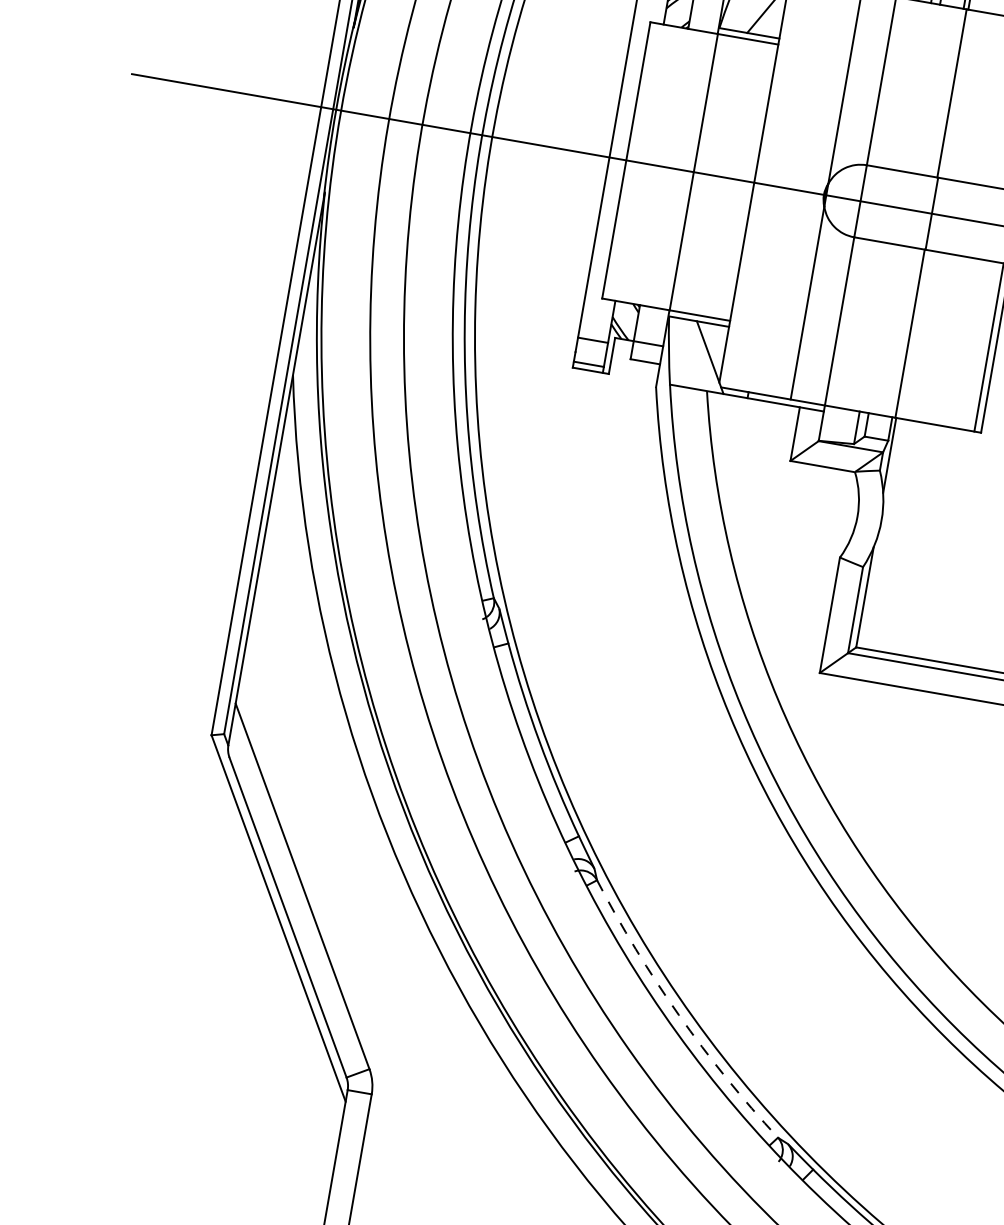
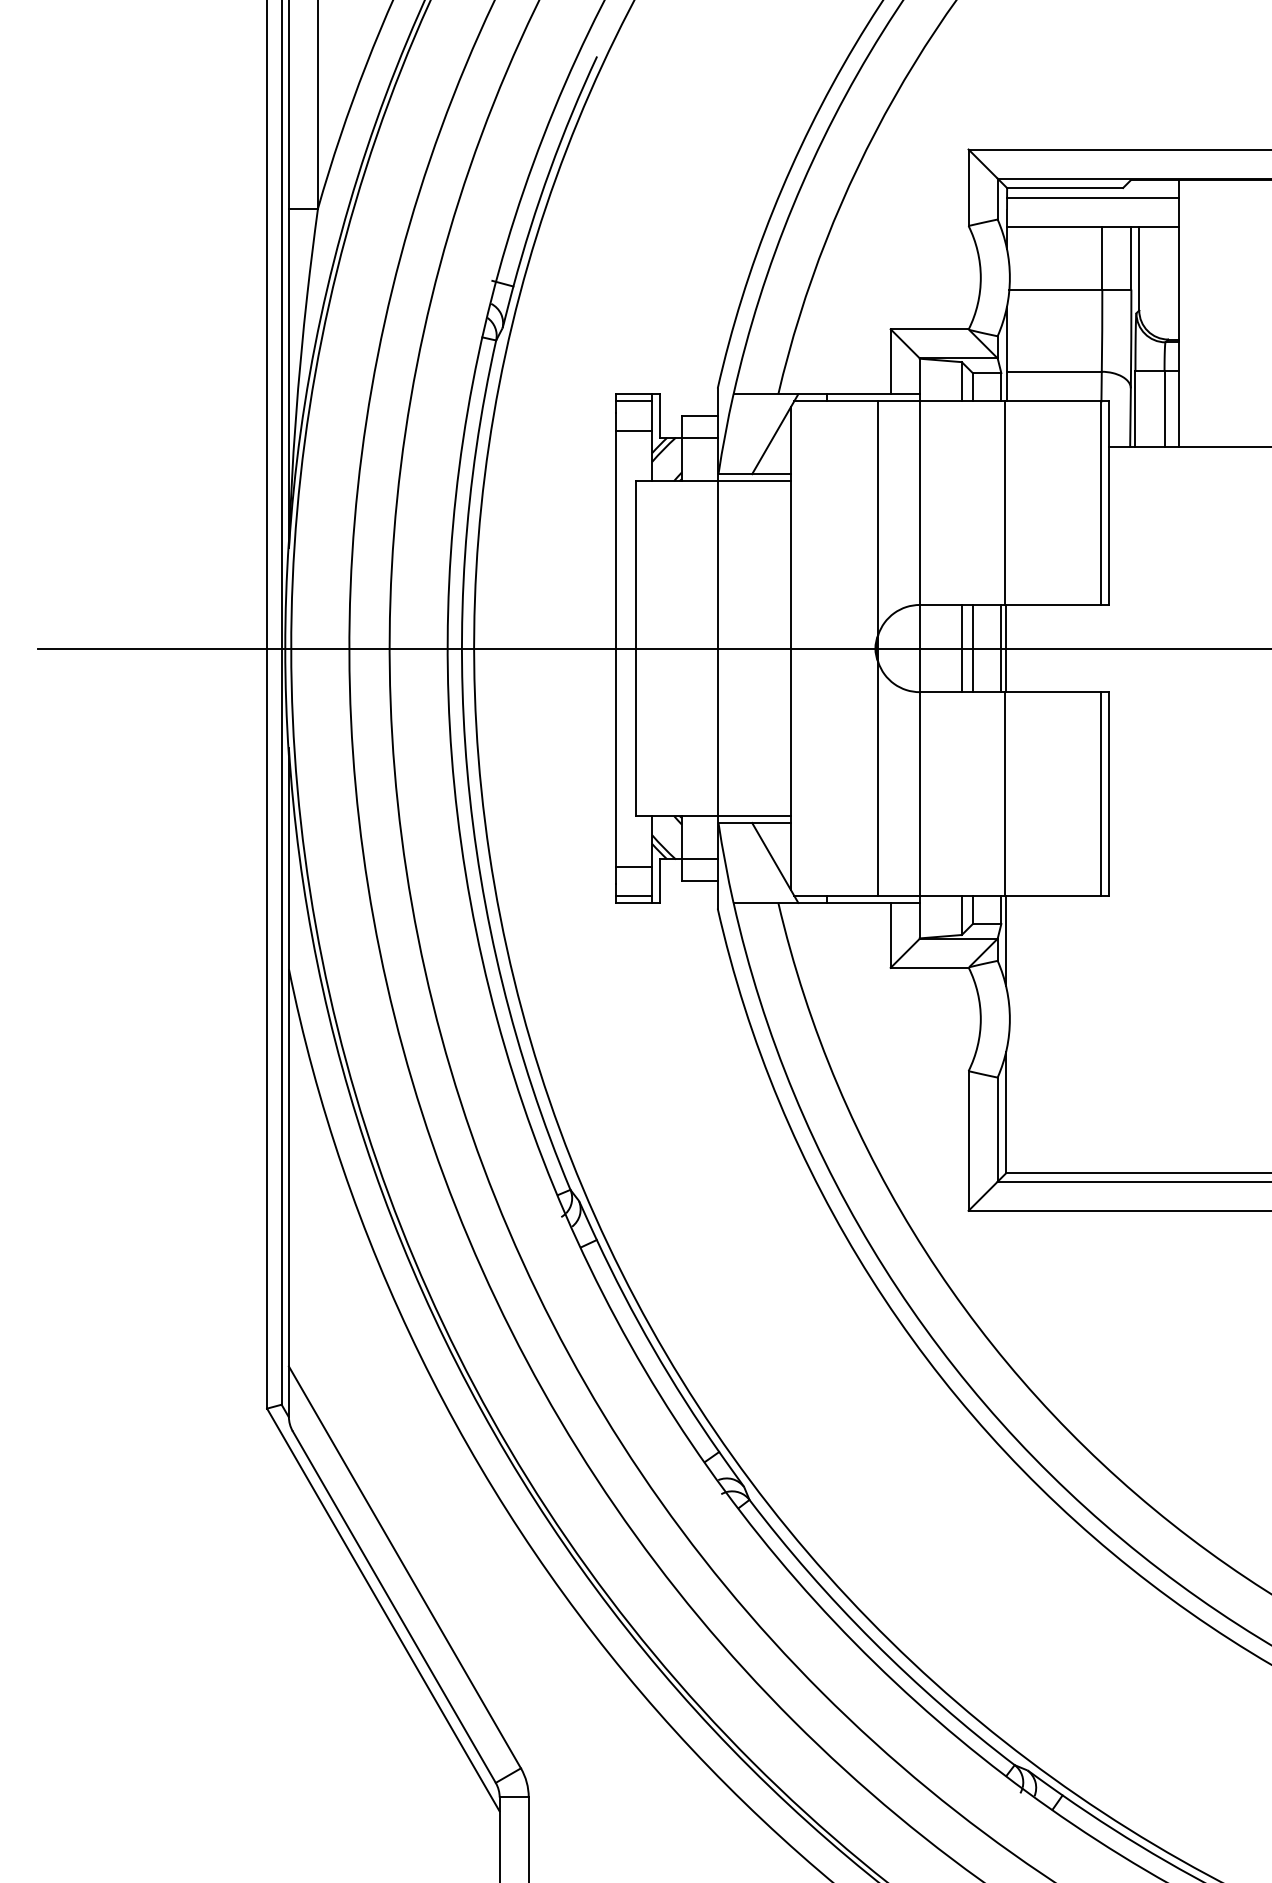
line: (895, 207) -> (961, 648), added
line: (904, 208) -> (972, 648), added
line: (928, 213) -> (1001, 648), added
arc: (679, 1015) -> (873, 1641), dashed -> solid

